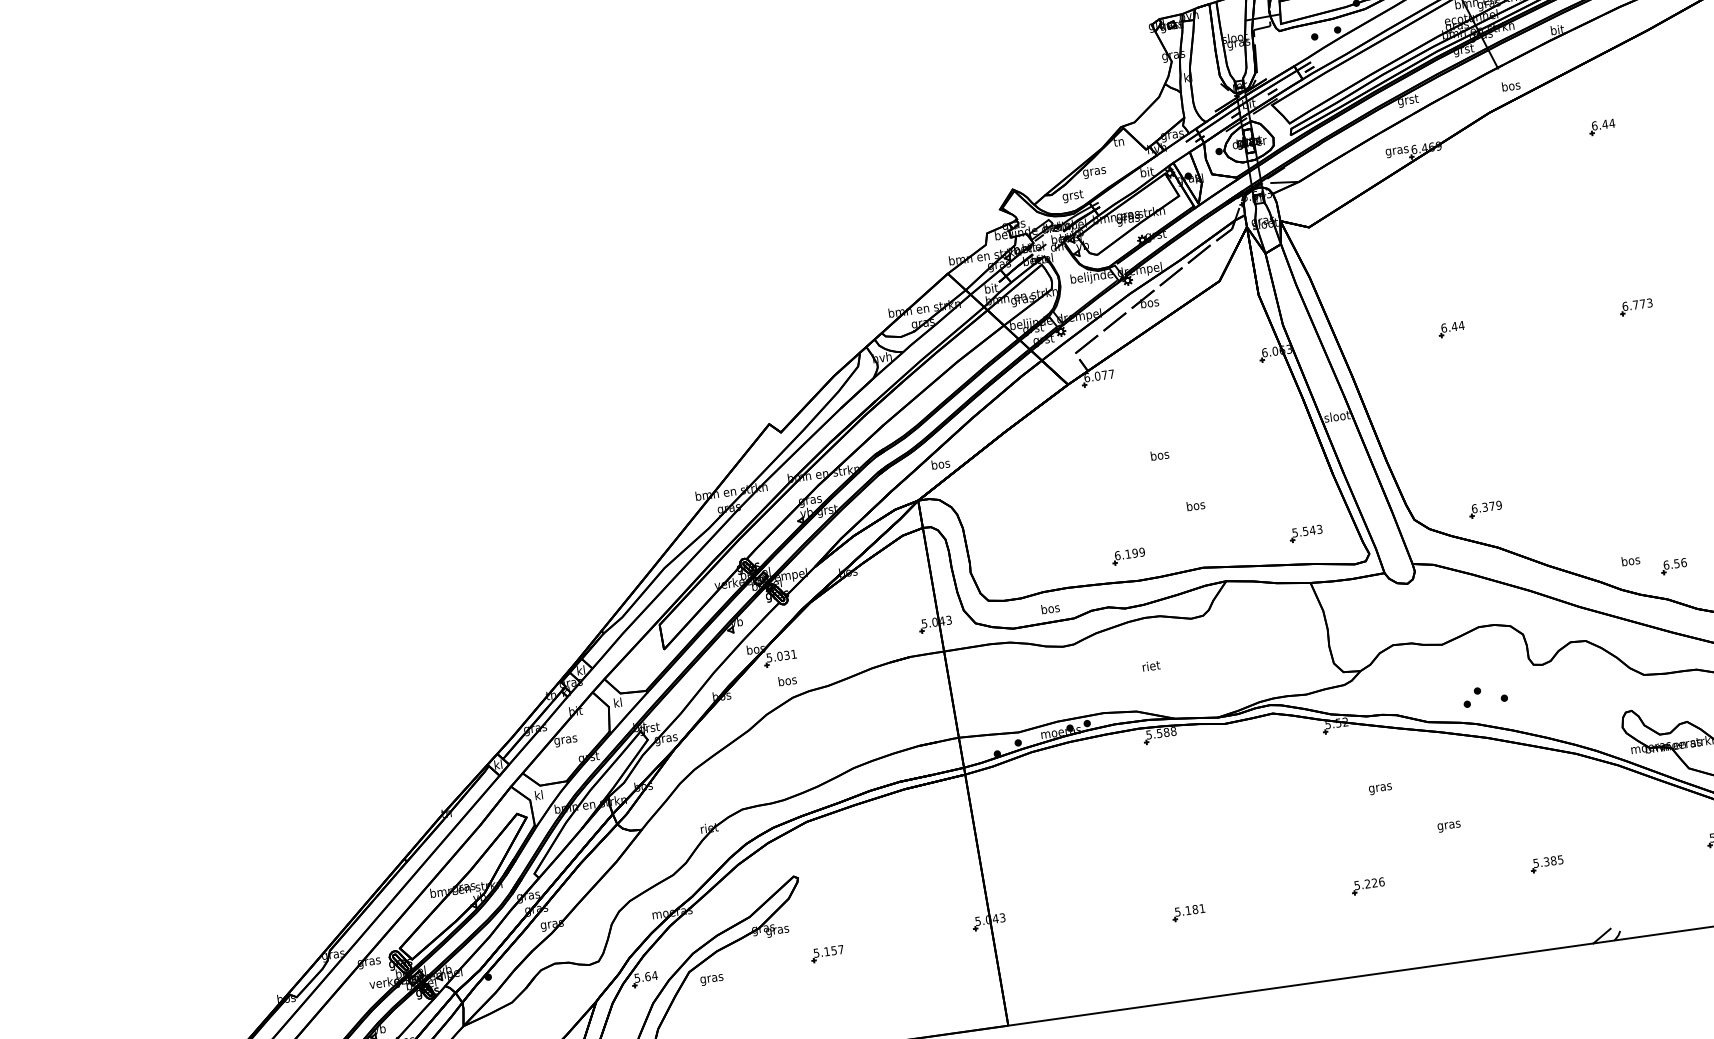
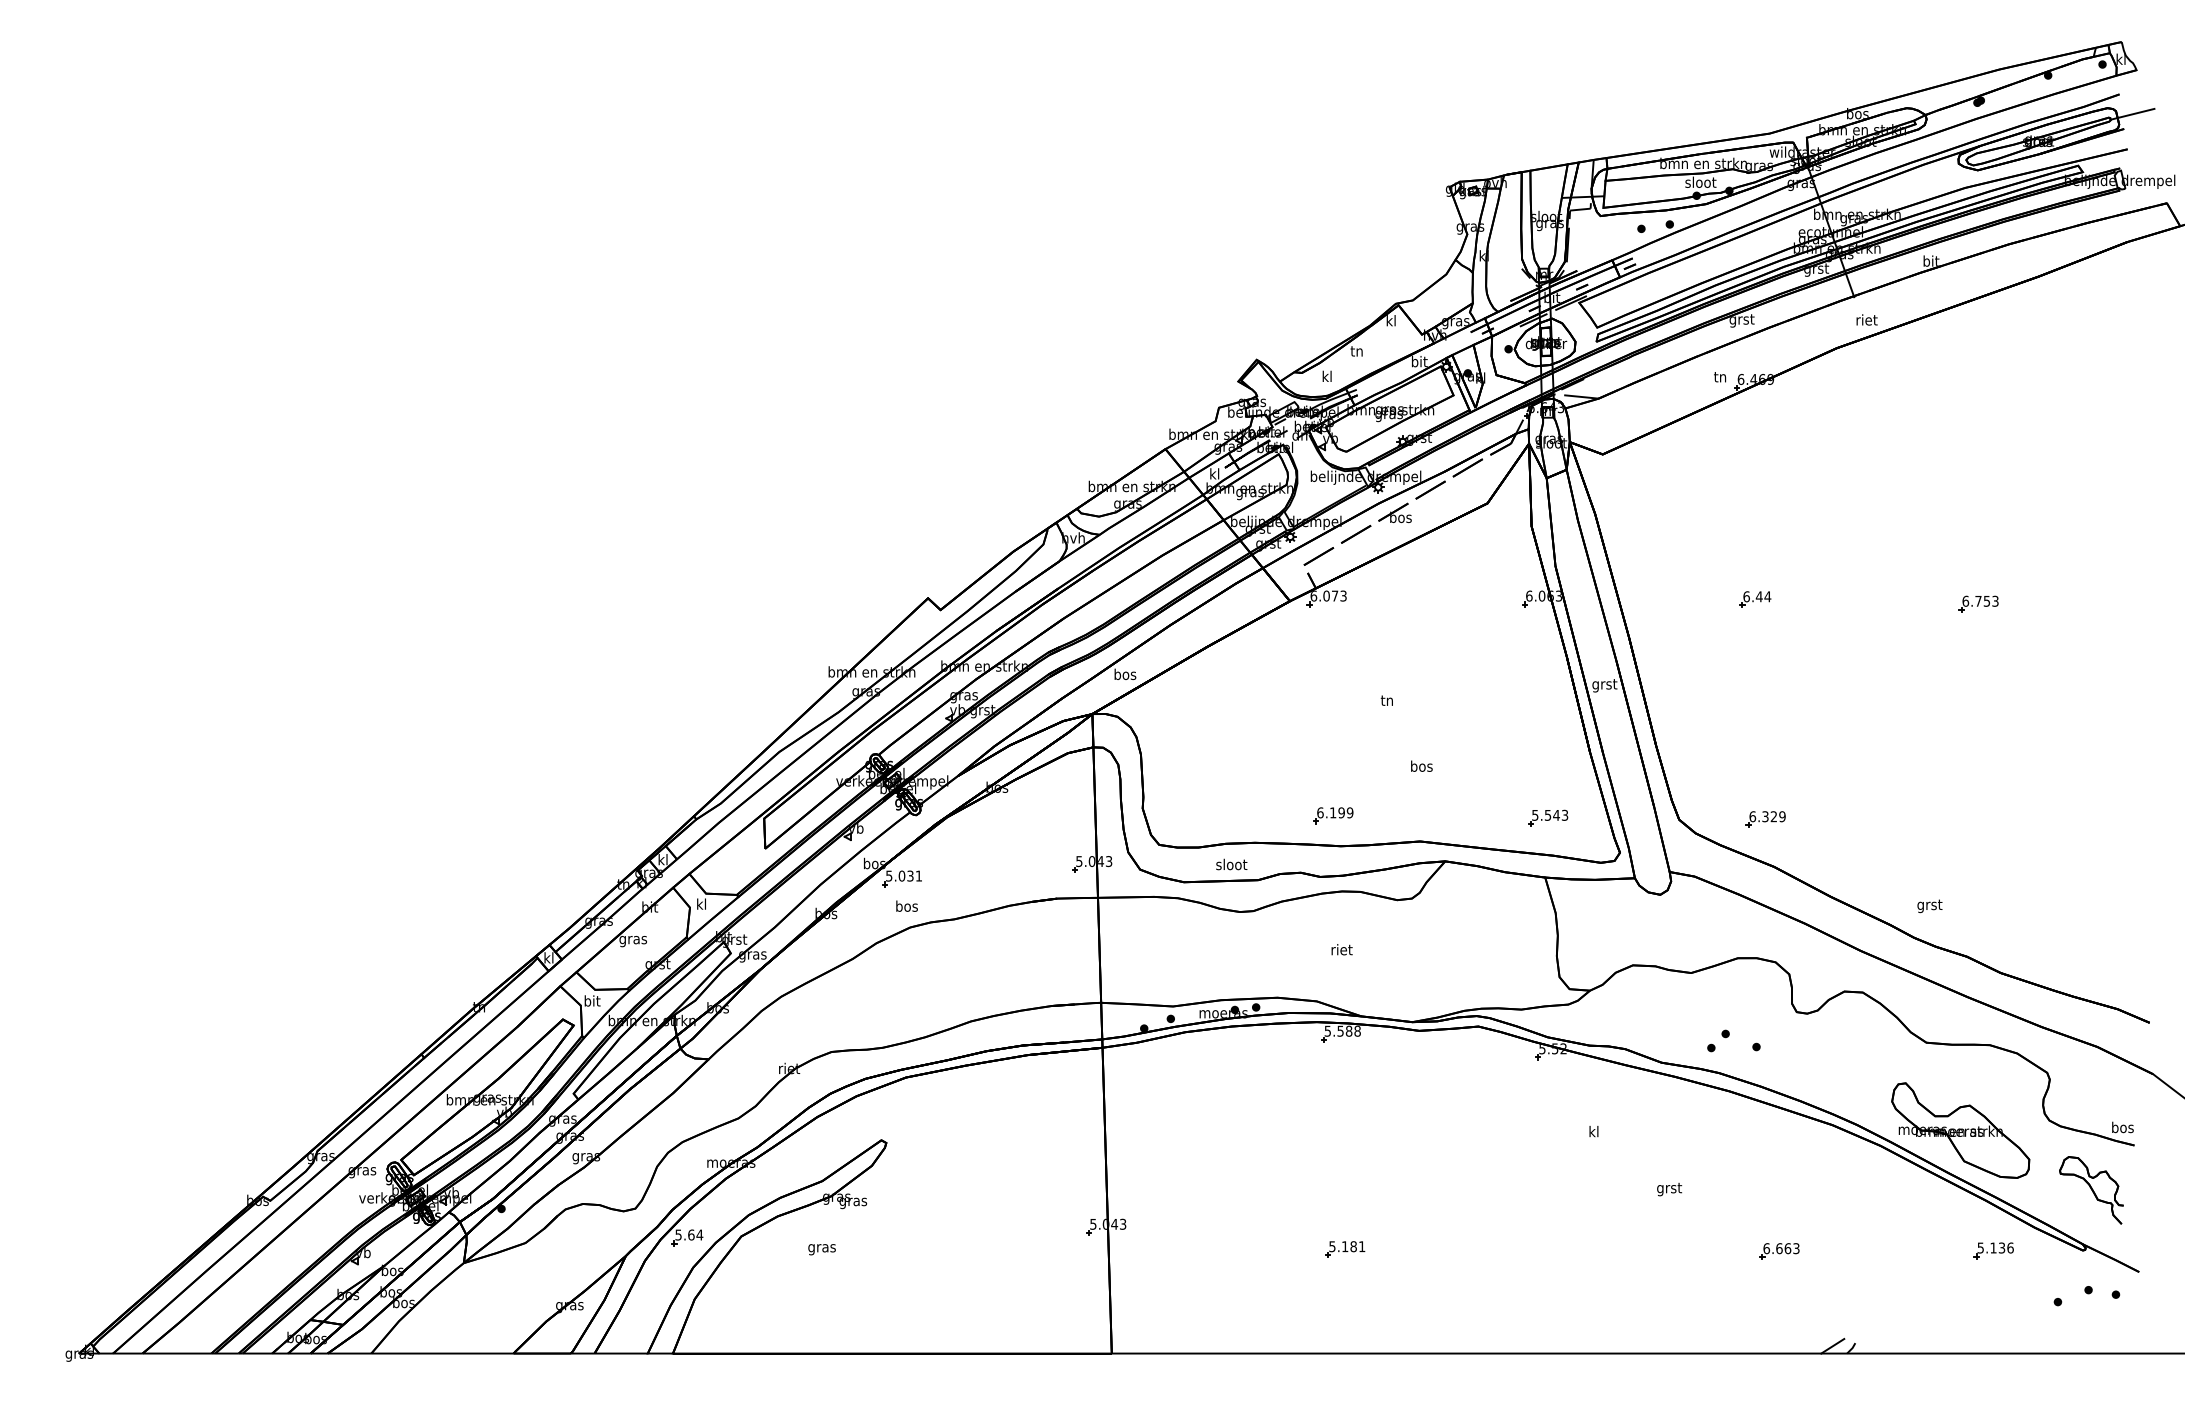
text: (1510, 85) -> (1866, 319), bos -> riet
part: (1602, 127) -> (1968, 384), removed
text: (1118, 141) -> (1390, 320), tn -> kl
text: (1397, 151) -> (1720, 378), gras -> tn
text: (1094, 171) -> (1356, 352), gras -> tn
text: (1073, 195) -> (1327, 377), grst -> kl
text: (991, 287) -> (1215, 473), bit -> kl
text: (1642, 304) -> (1986, 601), 6.773 -> 6.753
text: (1111, 373) -> (1343, 595), 6.077 -> 6.073
text: (1337, 417) -> (1604, 685), sloot -> grst
text: (1159, 455) -> (1387, 700), bos -> tn
text: (1491, 506) -> (1773, 816), 6.379 -> 6.329
text: (1630, 561) -> (1929, 905), bos -> grst
part: (1673, 566) -> (1979, 918), removed
text: (1050, 608) -> (1231, 864), bos -> sloot
text: (1380, 788) -> (1593, 1133), gras -> kl
text: (539, 794) -> (592, 1000), kl -> bit
text: (1449, 825) -> (1669, 1189), gras -> grst
text: (1548, 861) -> (1781, 1248), 5.385 -> 6.663
part: (1368, 885) -> (1563, 1247), removed
part: (827, 953) -> (908, 1237), removed
text: (711, 979) -> (821, 1249), moved

